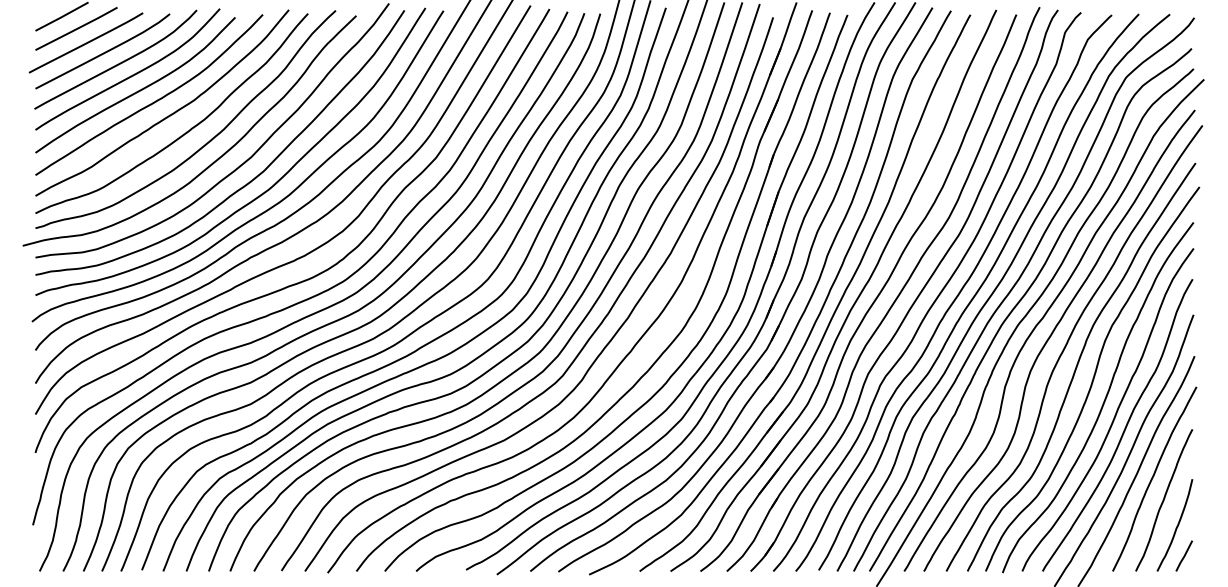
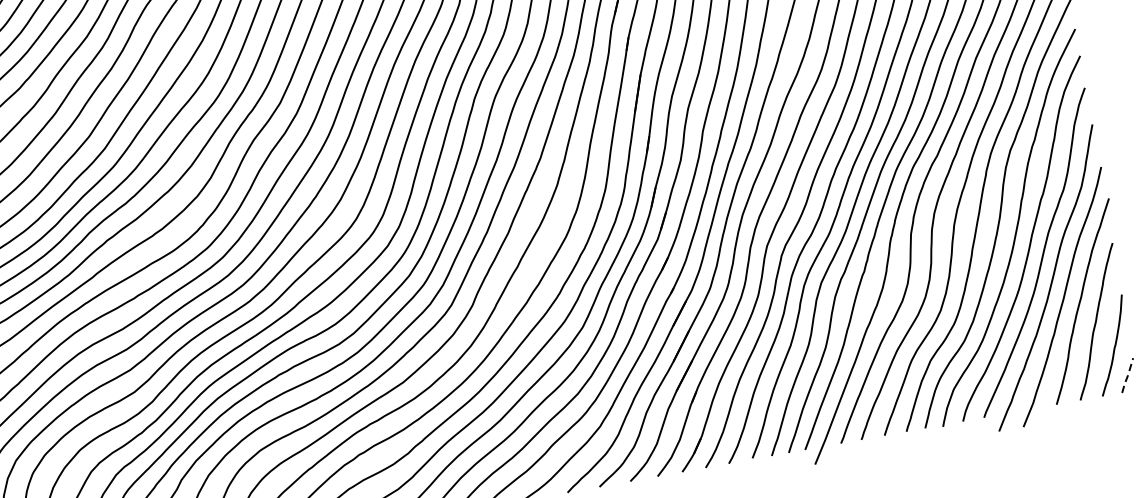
line: (1184, 556) -> (1127, 375), solid -> dashed

